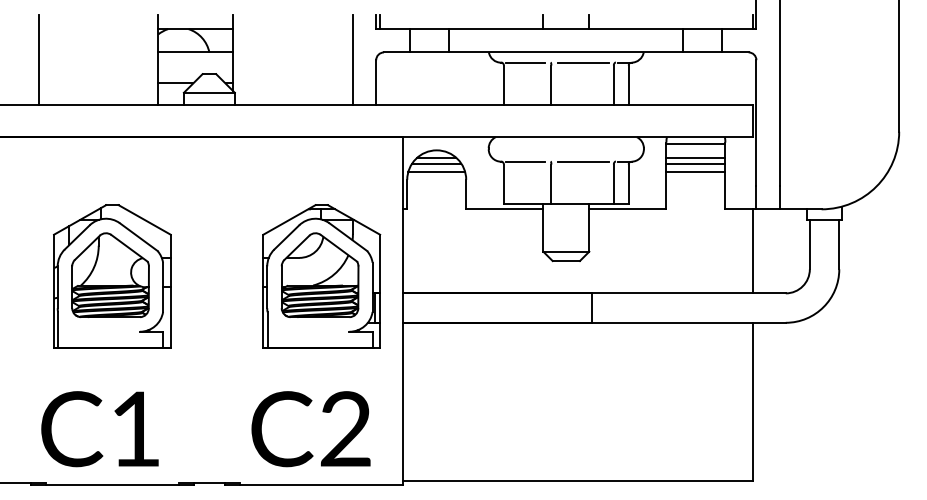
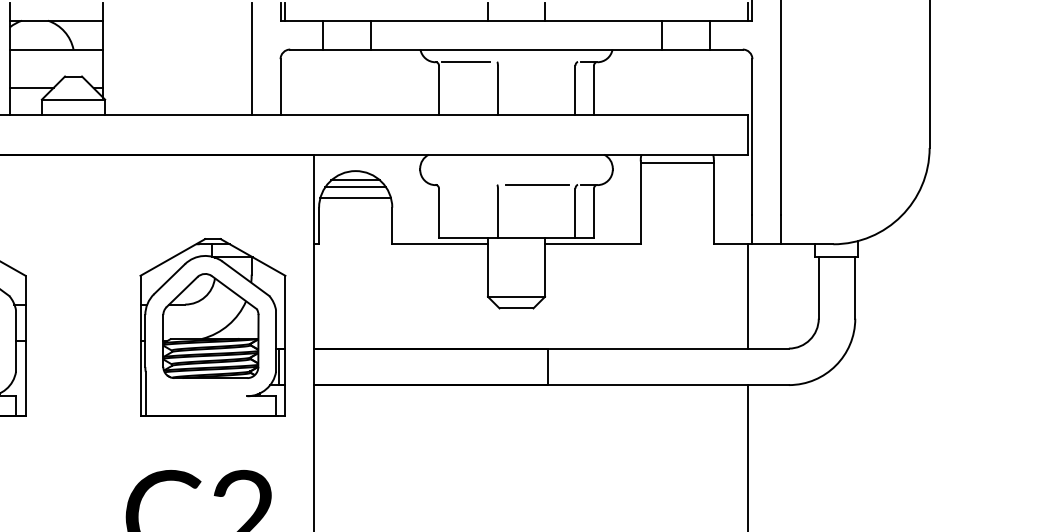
line: (583, 62) -> (537, 62), removed
line: (695, 157) -> (676, 179), removed
line: (525, 161) -> (465, 184), removed
line: (695, 163) -> (676, 187), removed
line: (695, 172) -> (676, 198), removed

